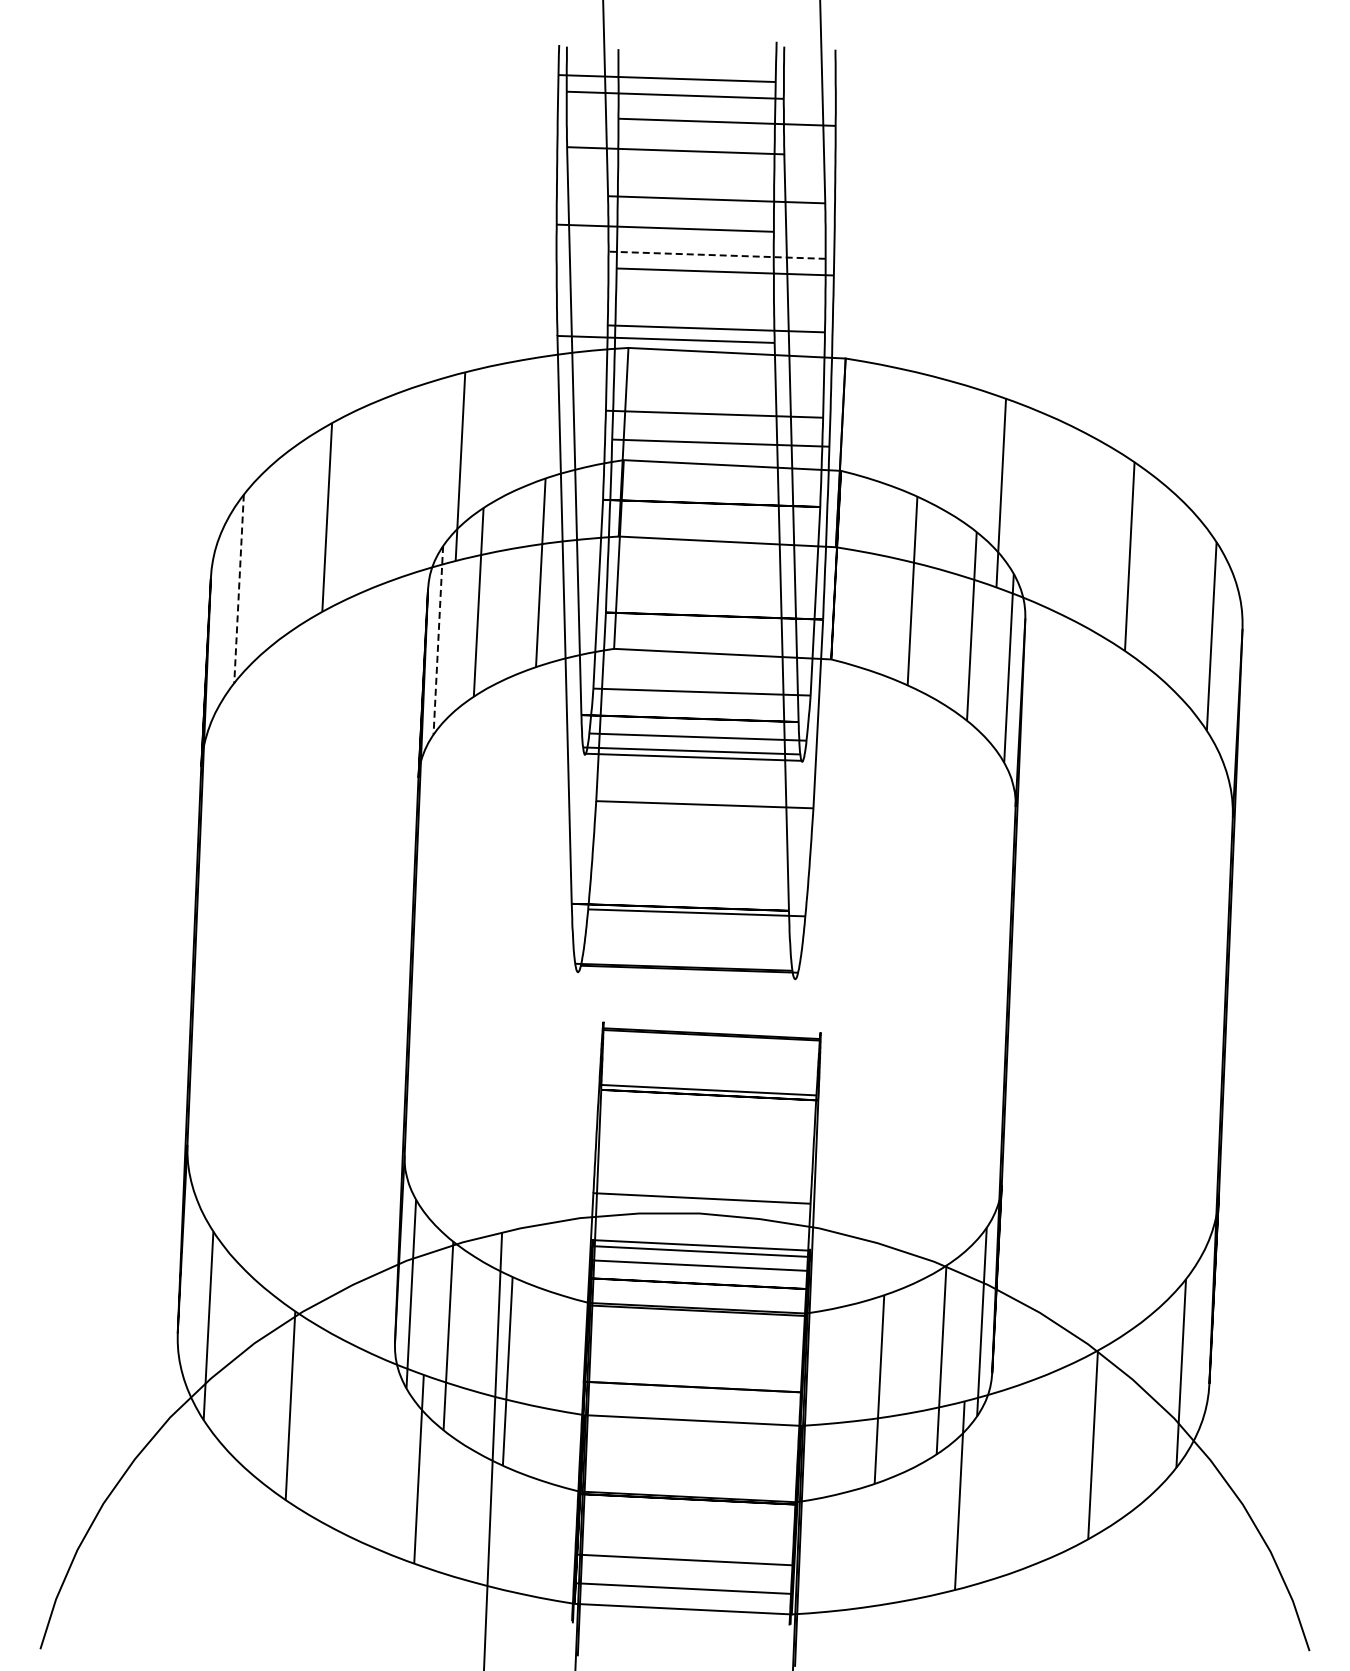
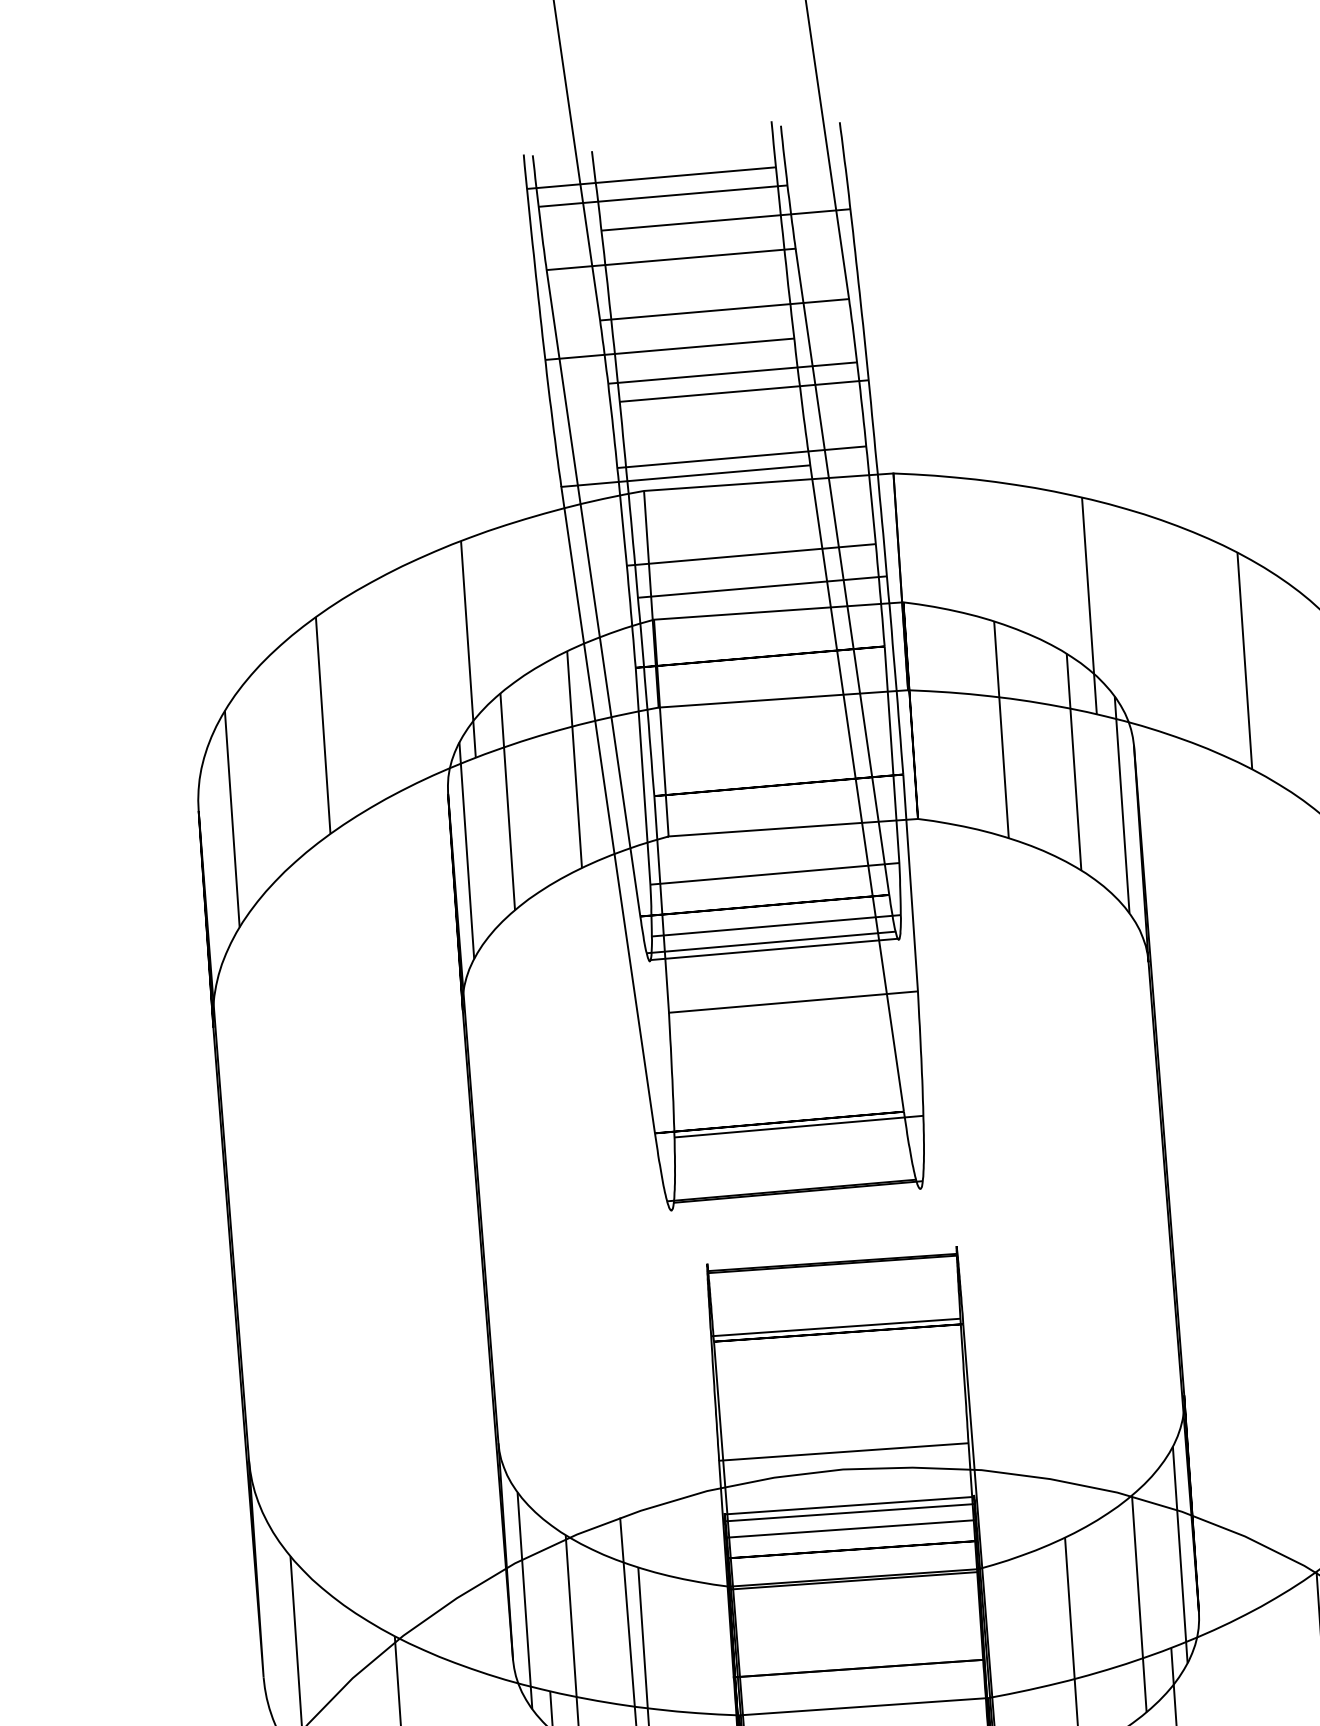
line: (717, 255) -> (733, 373), dashed -> solid
line: (239, 589) -> (232, 819), dashed -> solid
line: (438, 640) -> (467, 850), dashed -> solid

